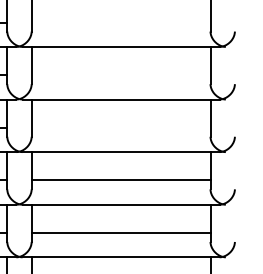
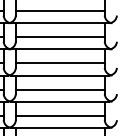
line: (119, 23) -> (59, 11), added
line: (119, 75) -> (59, 37), added
line: (119, 127) -> (59, 63), added

